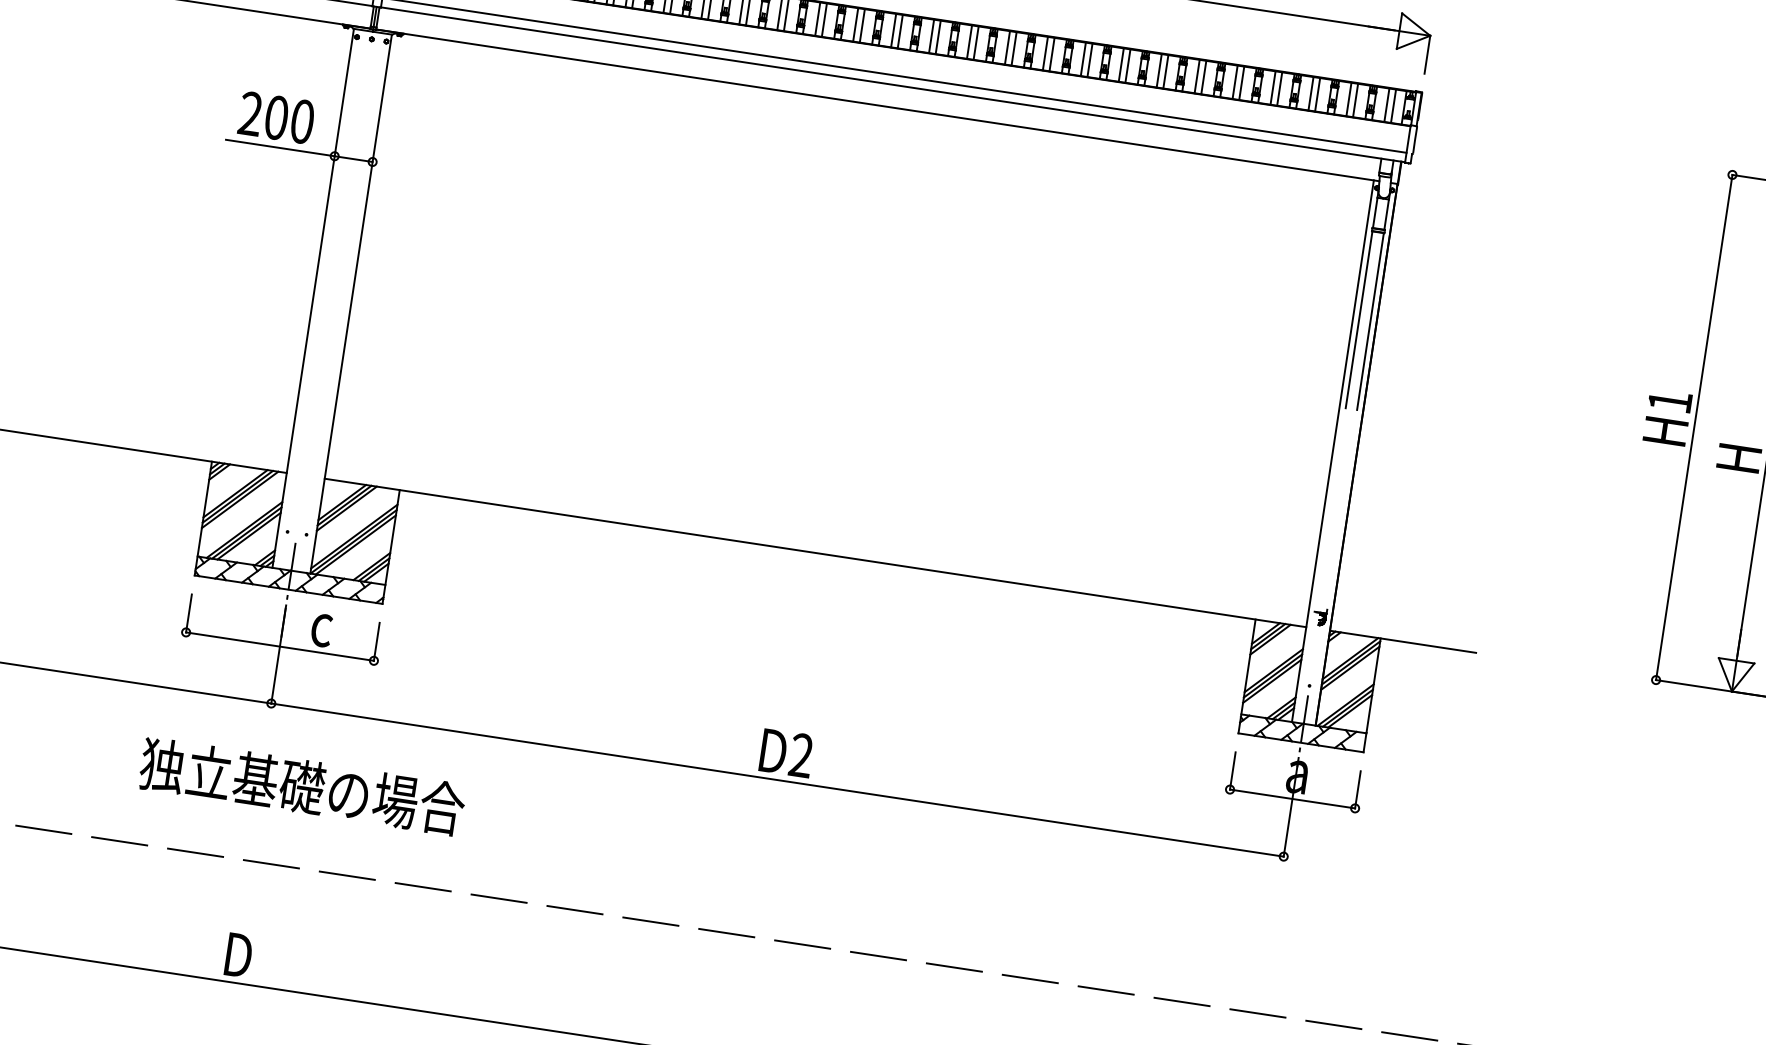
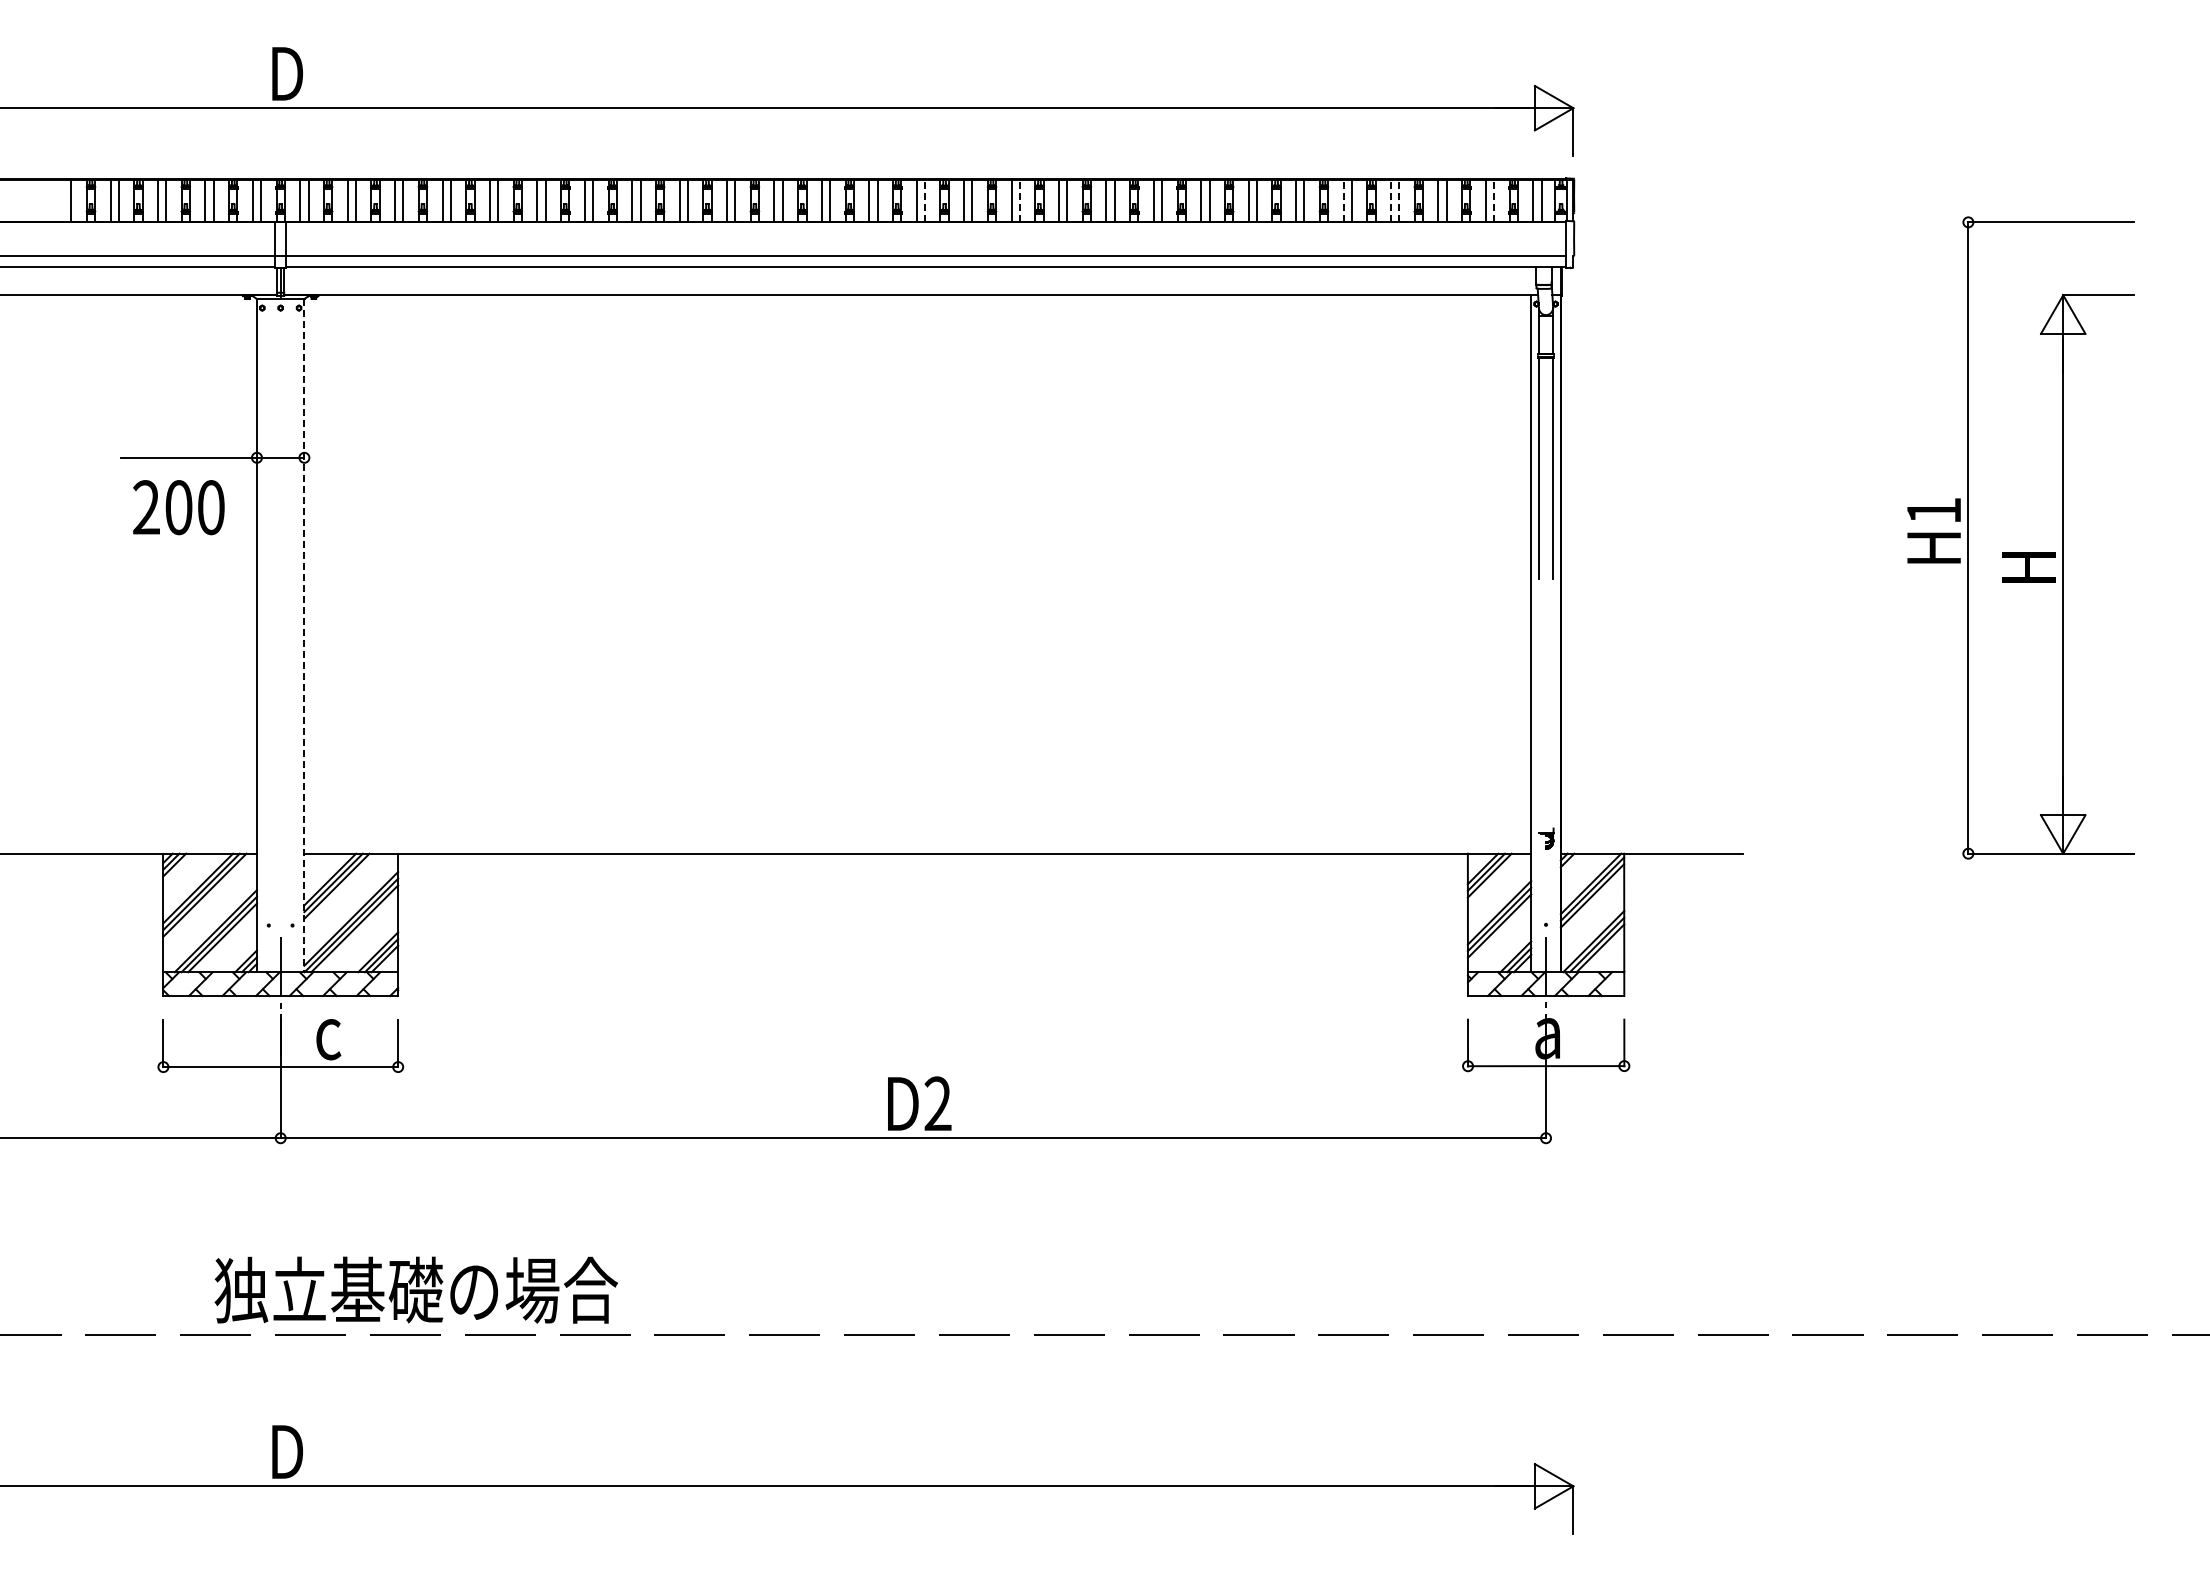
line: (900, 32) -> (925, 201), solid -> dashed
line: (975, 43) -> (1019, 201), solid -> dashed
line: (1235, 82) -> (1343, 201), solid -> dashed
line: (1272, 88) -> (1390, 201), solid -> dashed
line: (1279, 89) -> (1399, 201), solid -> dashed
line: (1355, 100) -> (1494, 201), solid -> dashed
text: (276, 117) -> (178, 507), moved
line: (351, 304) -> (304, 635), solid -> dashed
text: (302, 786) -> (415, 1289), moved

